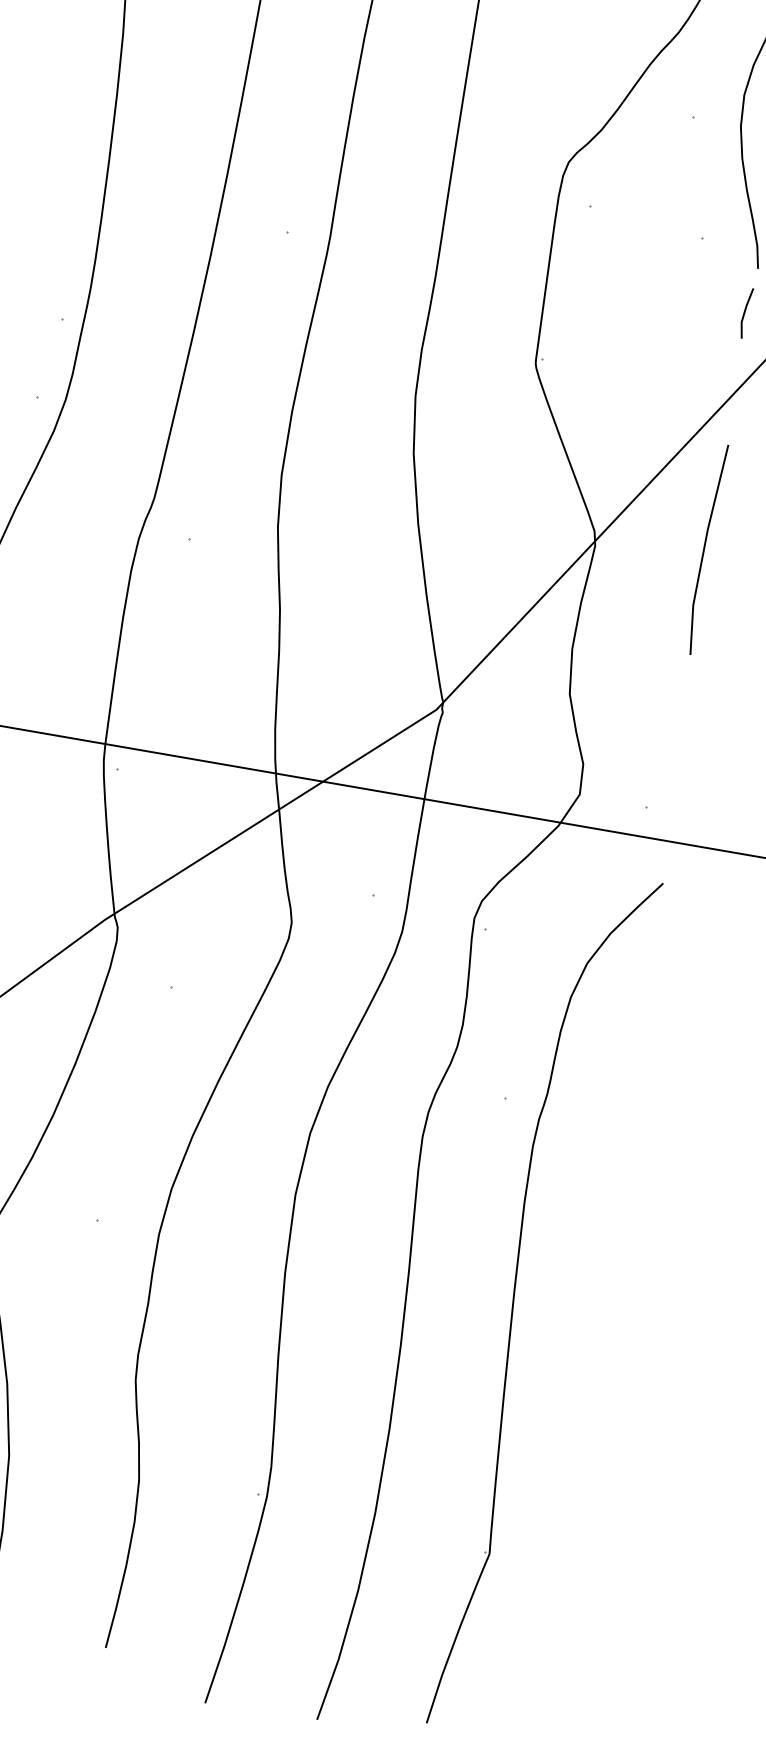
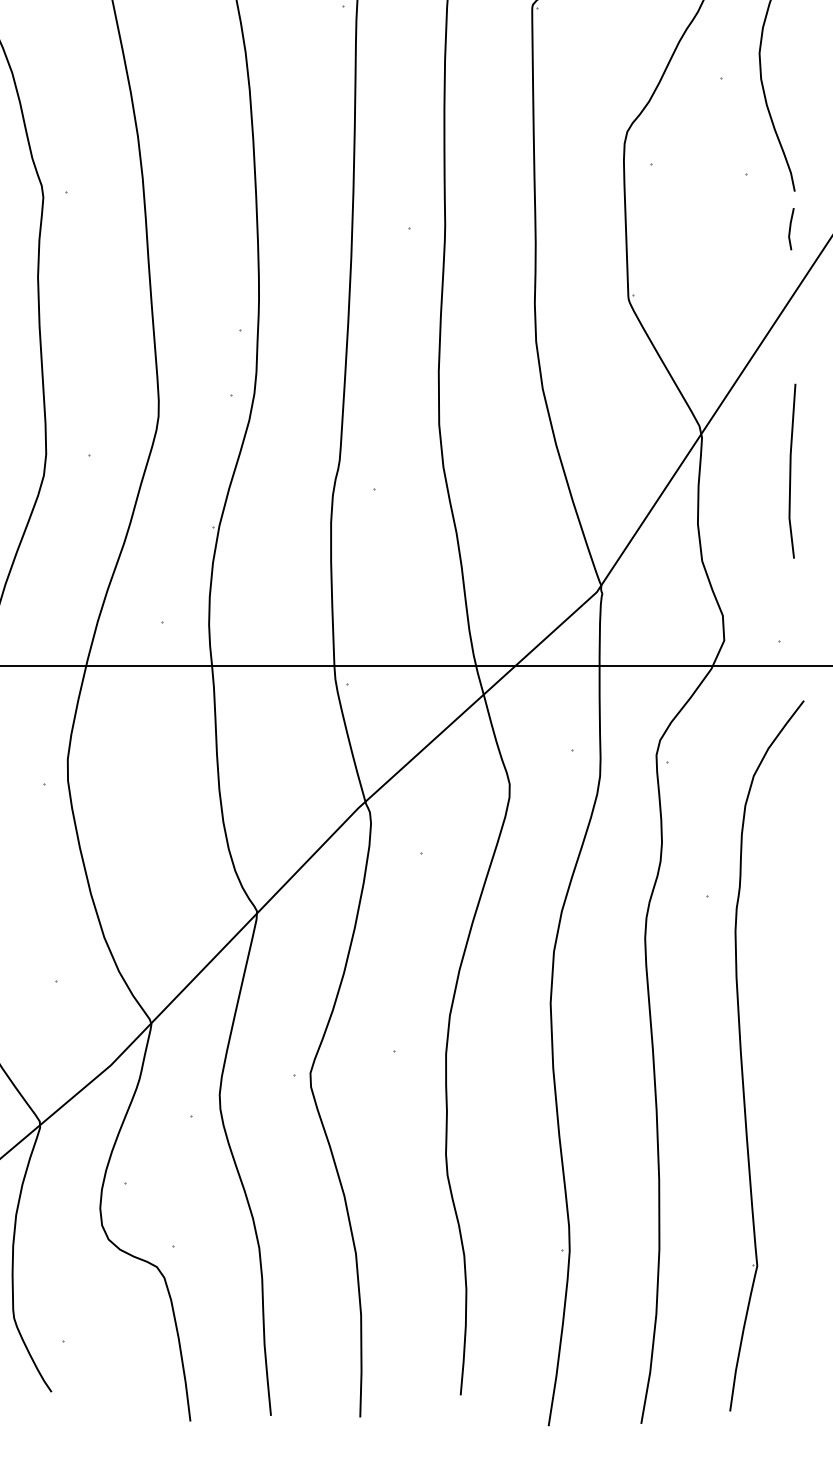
line: (705, 548) -> (791, 470), moved

